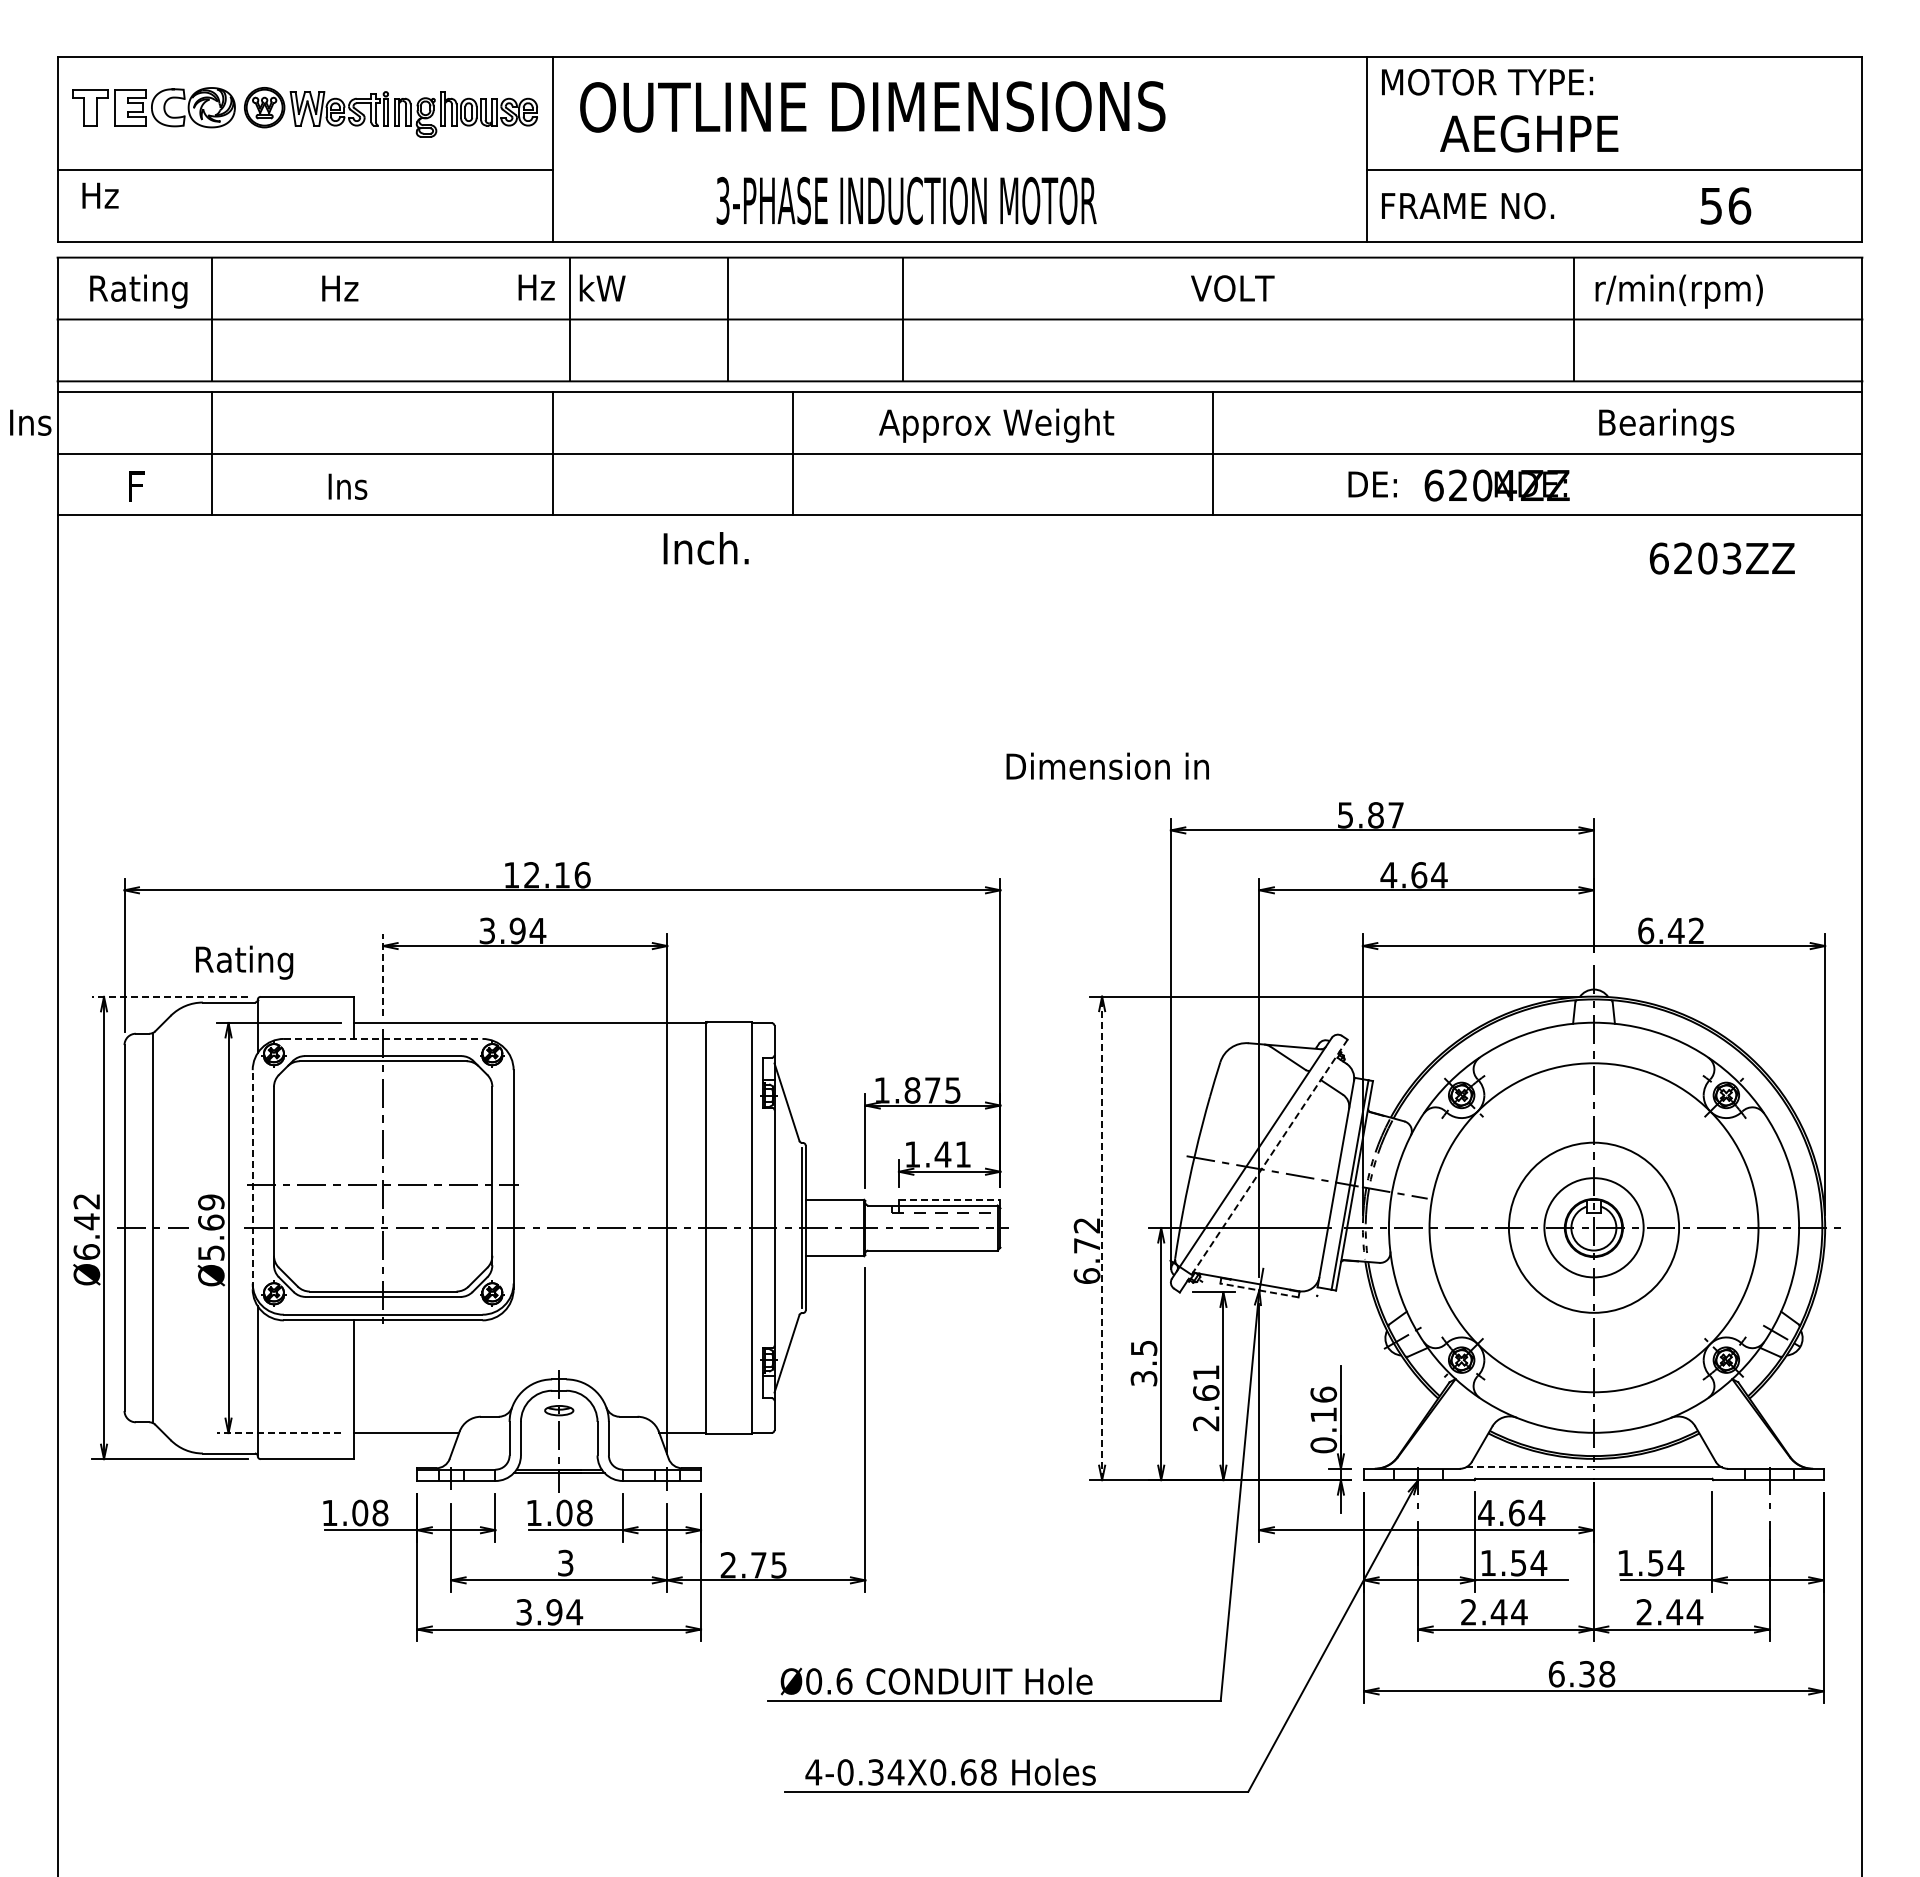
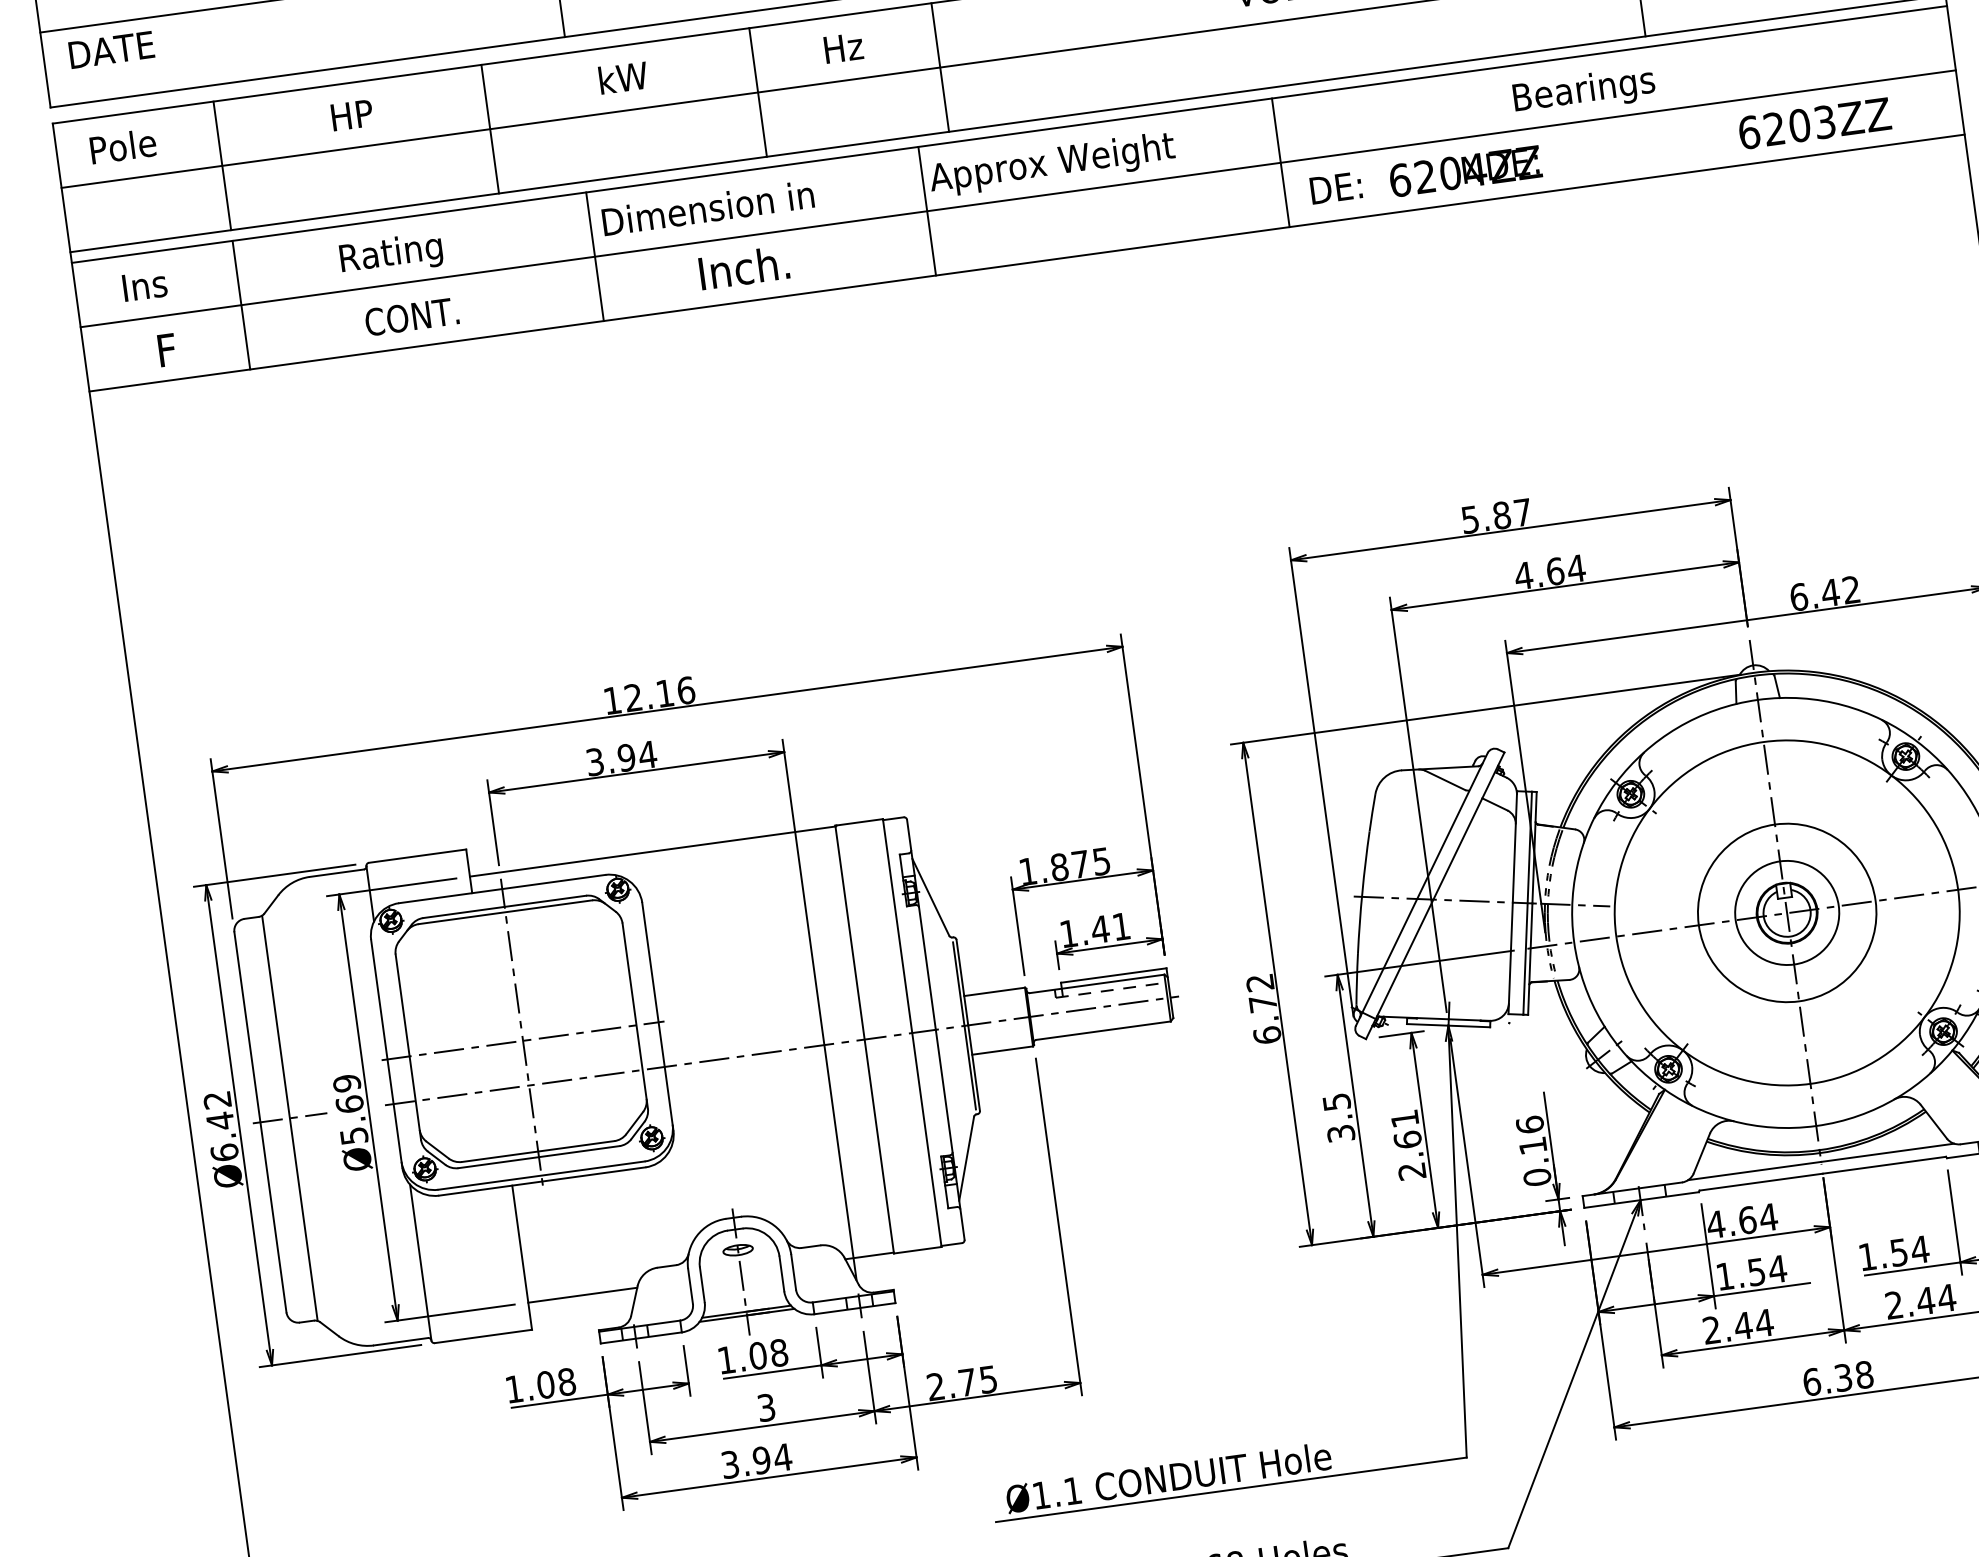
text: (124, 195) -> (113, 49), Hz -> DATE
text: (536, 287) -> (843, 47), moved
text: (352, 288) -> (363, 113), Hz -> HP
text: (140, 291) -> (143, 147), Rating -> Pole
line: (570, 319) -> (490, 129), moved
text: (30, 422) -> (144, 285), moved
text: (1666, 425) -> (1584, 91), moved
line: (793, 453) -> (927, 211), moved
text: (1458, 485) -> (1425, 176), moved
text: (371, 486) -> (411, 316), Ins -> CONT.
text: (705, 548) -> (743, 268), moved
text: (1721, 558) -> (1814, 123), moved
text: (1107, 765) -> (707, 207), moved
text: (244, 962) -> (391, 254), moved
line: (383, 975) -> (493, 823), dashed -> solid
line: (169, 996) -> (274, 875), dashed -> solid
line: (383, 1038) -> (502, 888), dashed -> solid
line: (1267, 1160) -> (1438, 889), dashed -> solid
line: (252, 1179) -> (386, 1053), dashed -> solid
line: (949, 1199) -> (1113, 975), dashed -> solid
line: (1102, 1238) -> (1278, 994), dashed -> solid
line: (1259, 1290) -> (1448, 1025), dashed -> solid
line: (278, 1433) -> (449, 1313), dashed -> solid
line: (1529, 1467) -> (1754, 1171), dashed -> solid
text: (829, 1681) -> (1057, 1493), Ø0.6 -> Ø1.1

